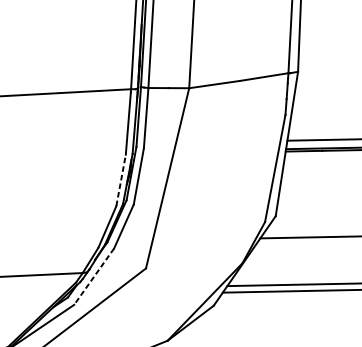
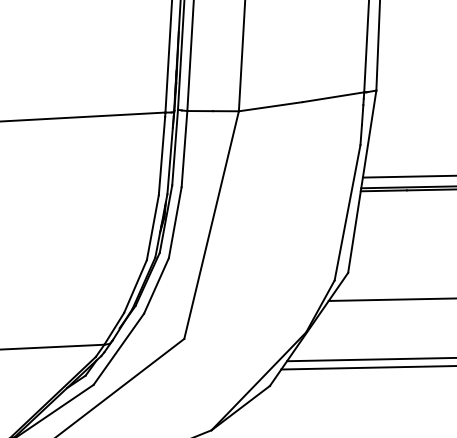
line: (120, 180) -> (152, 227), dashed -> solid
line: (93, 276) -> (118, 349), dashed -> solid

